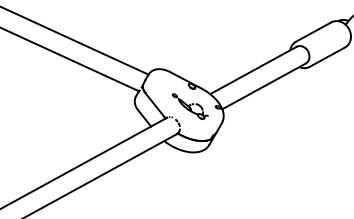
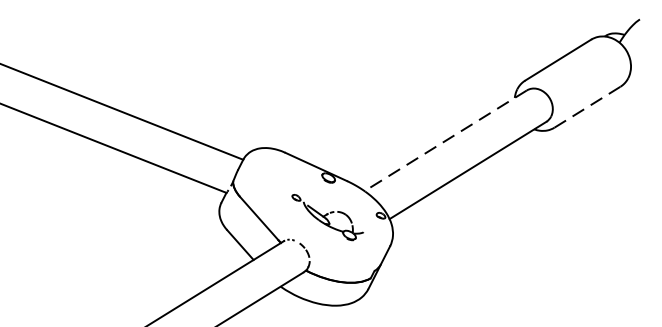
line: (327, 56) -> (587, 105), solid -> dashed
line: (252, 70) -> (443, 140), solid -> dashed

